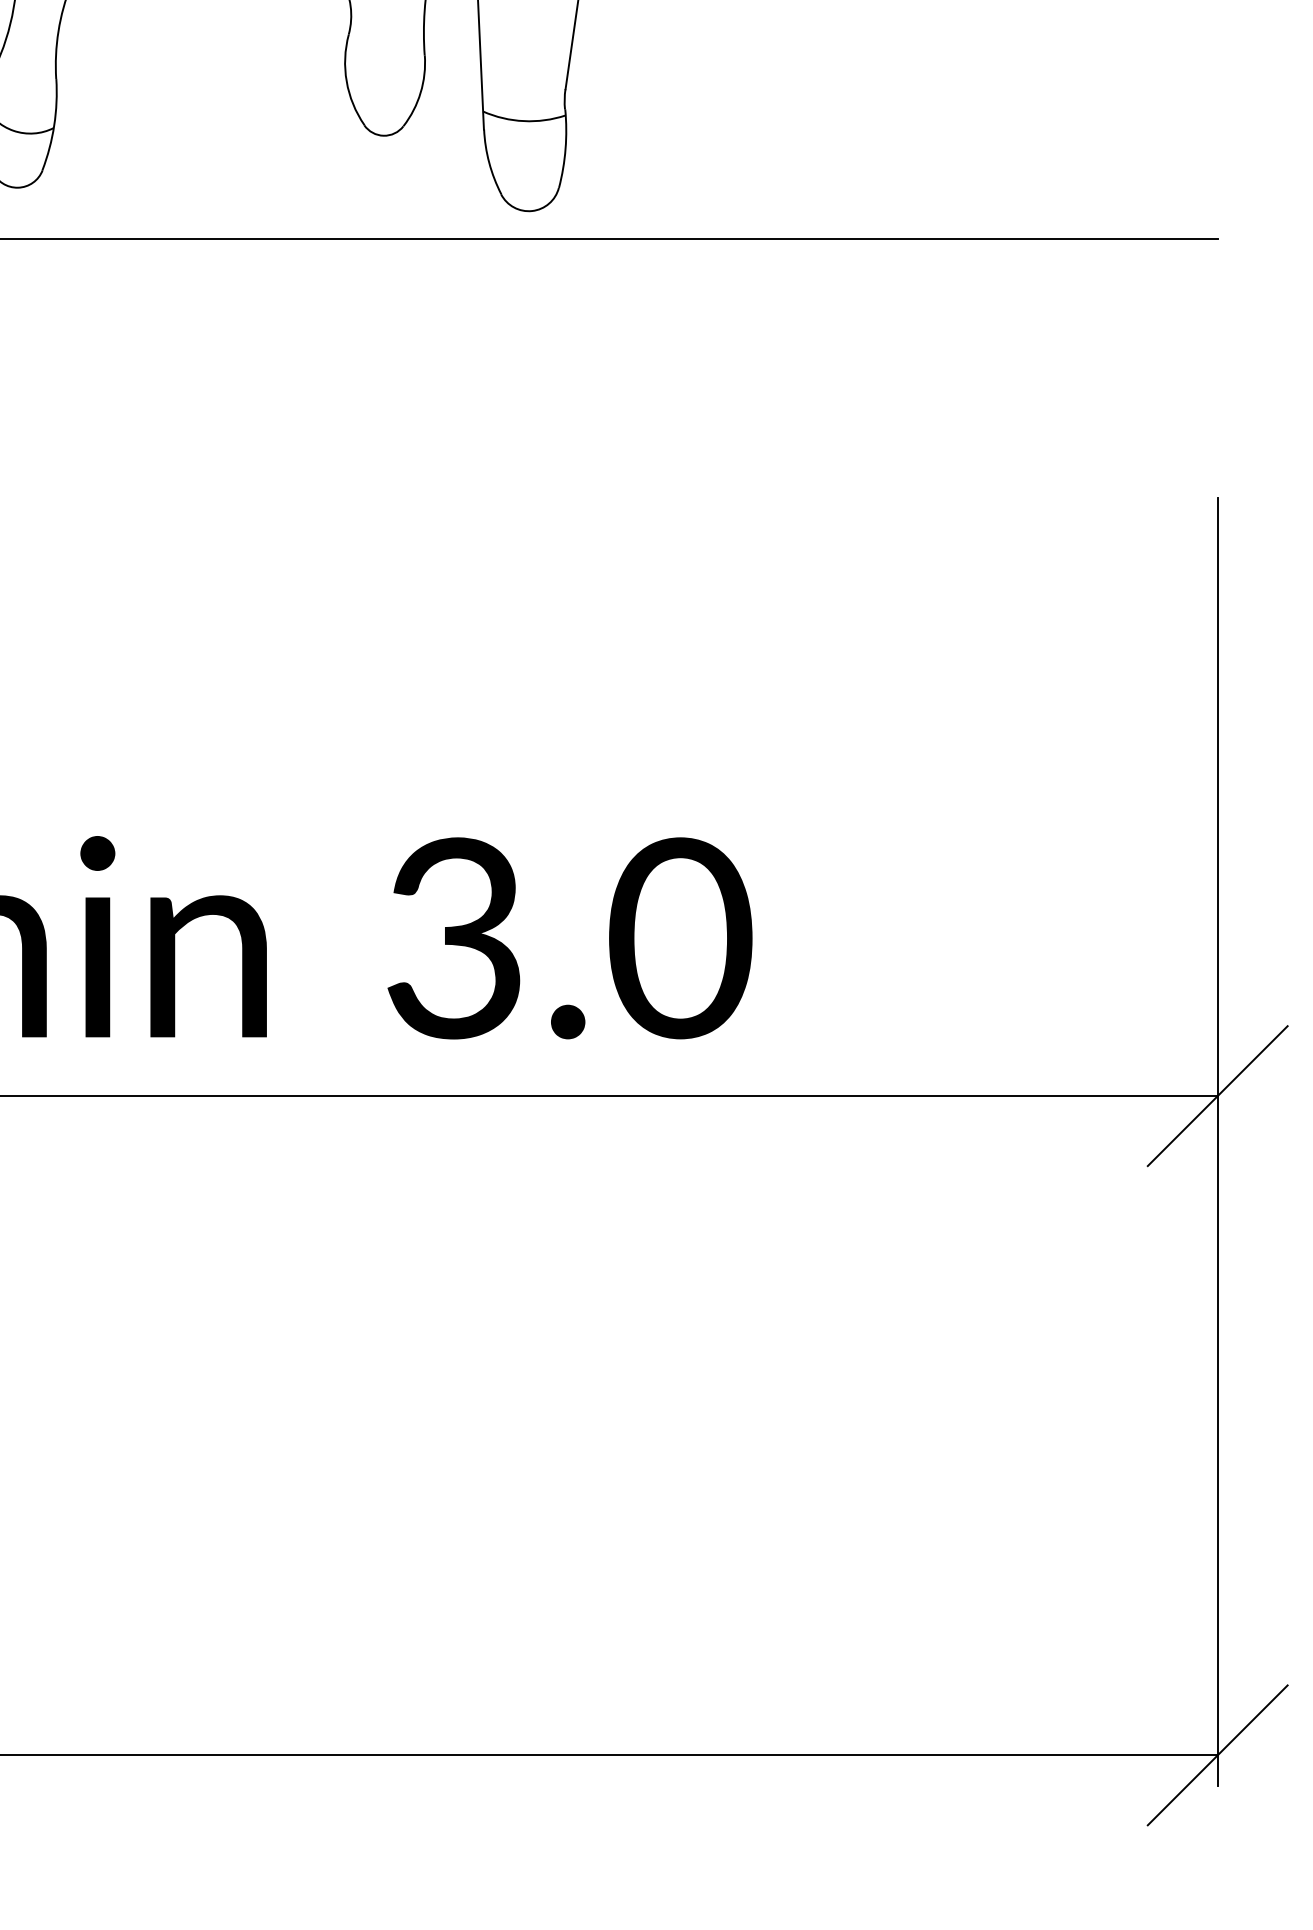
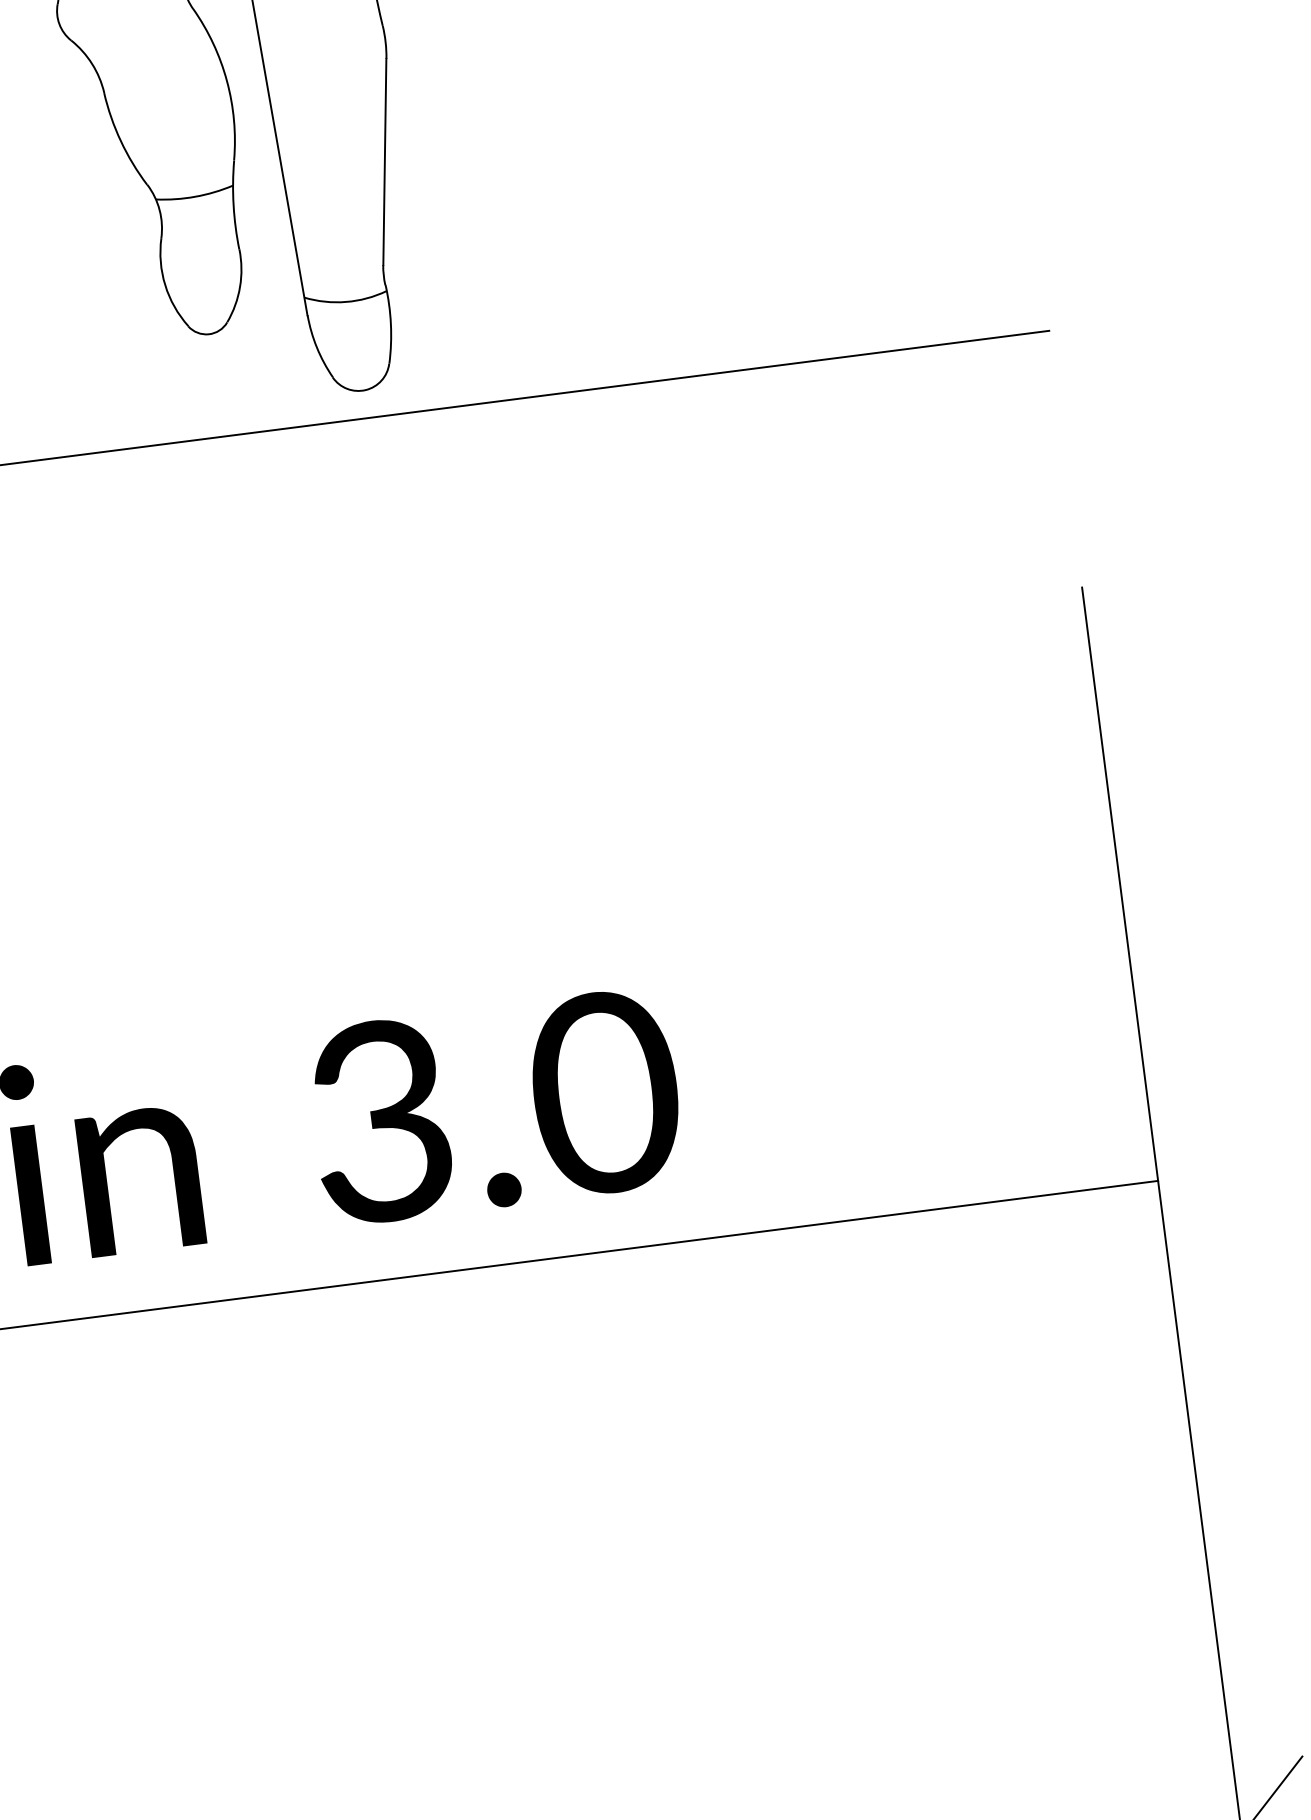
line: (1217, 1096) -> (1157, 1181), removed

